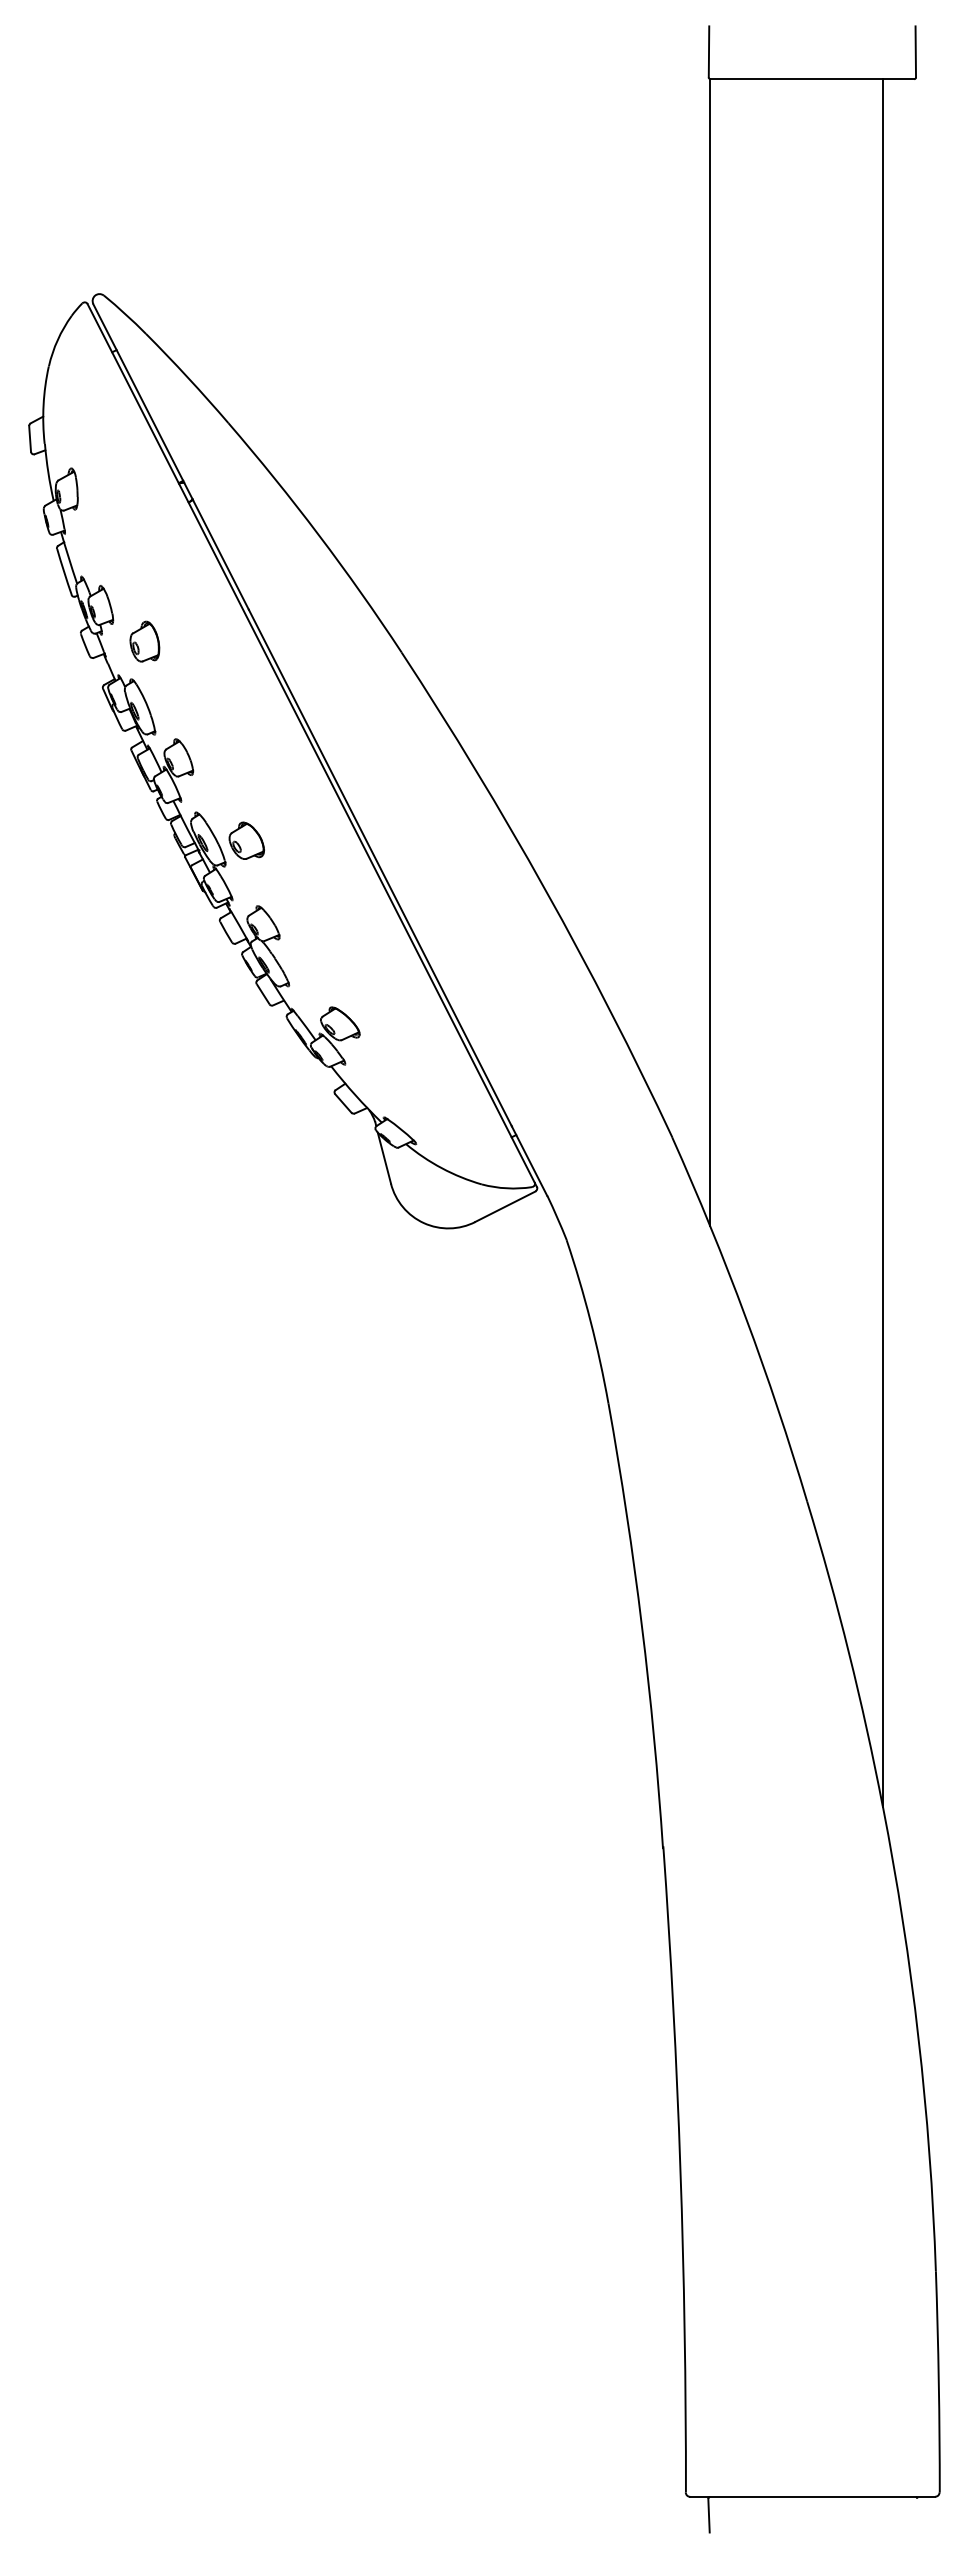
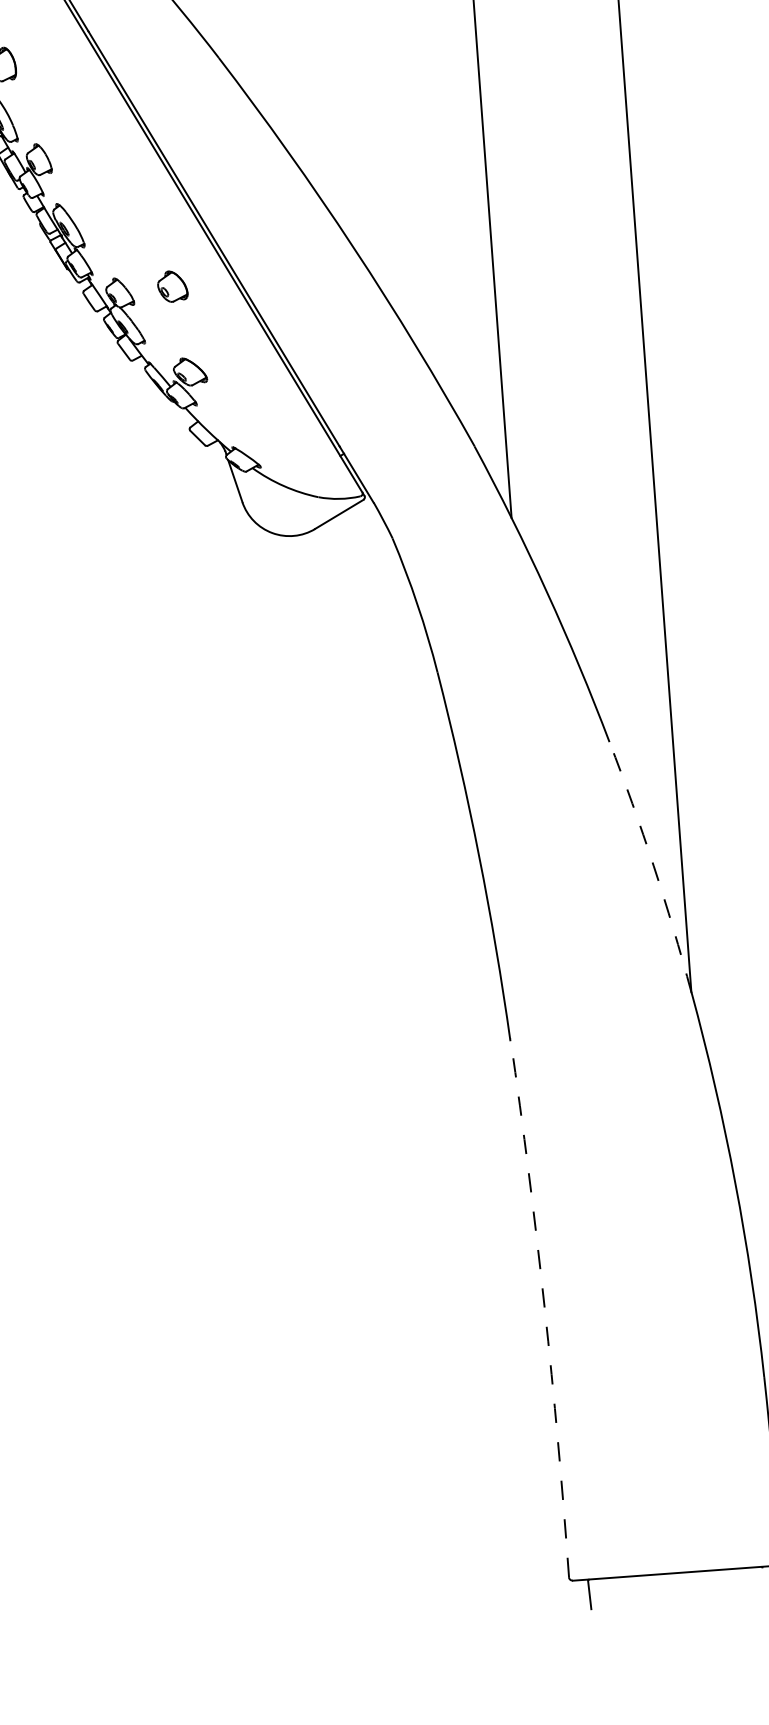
part: (246, 840) -> (172, 286), moved
arc: (848, 1652) -> (653, 865), solid -> dashed
arc: (680, 2169) -> (544, 1307), solid -> dashed

